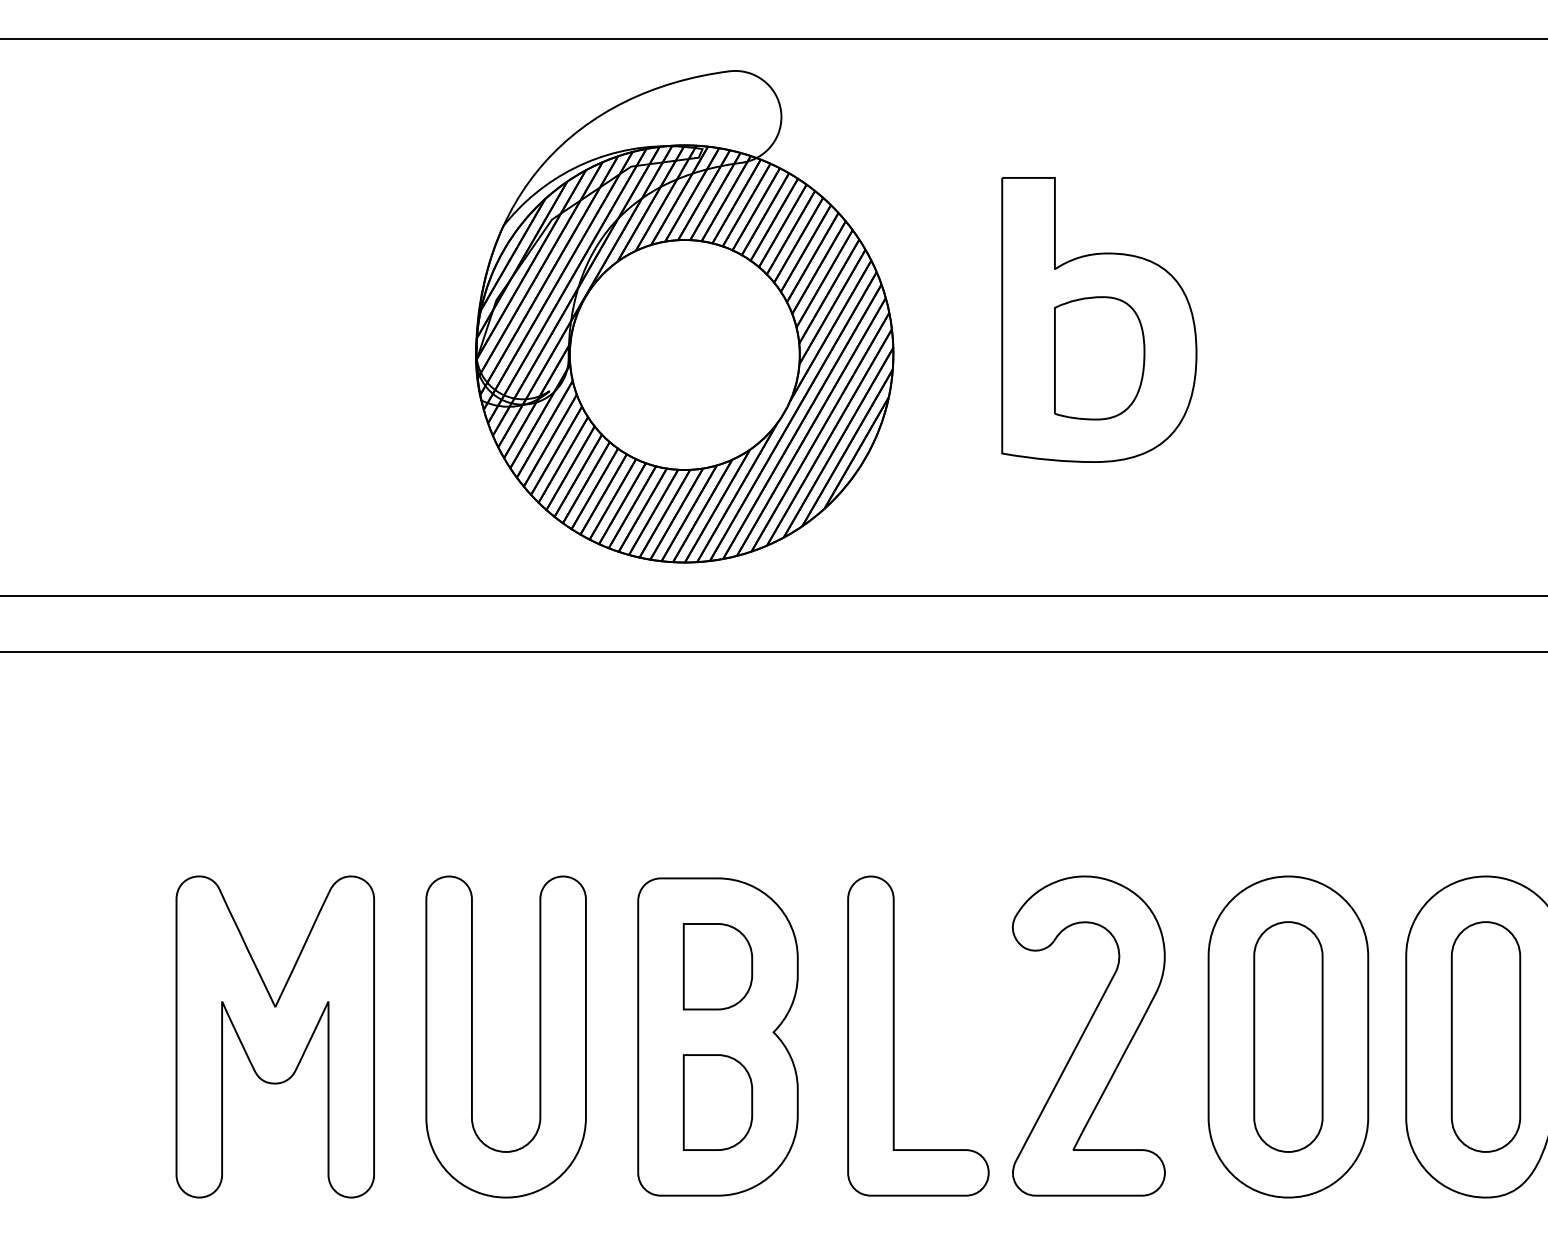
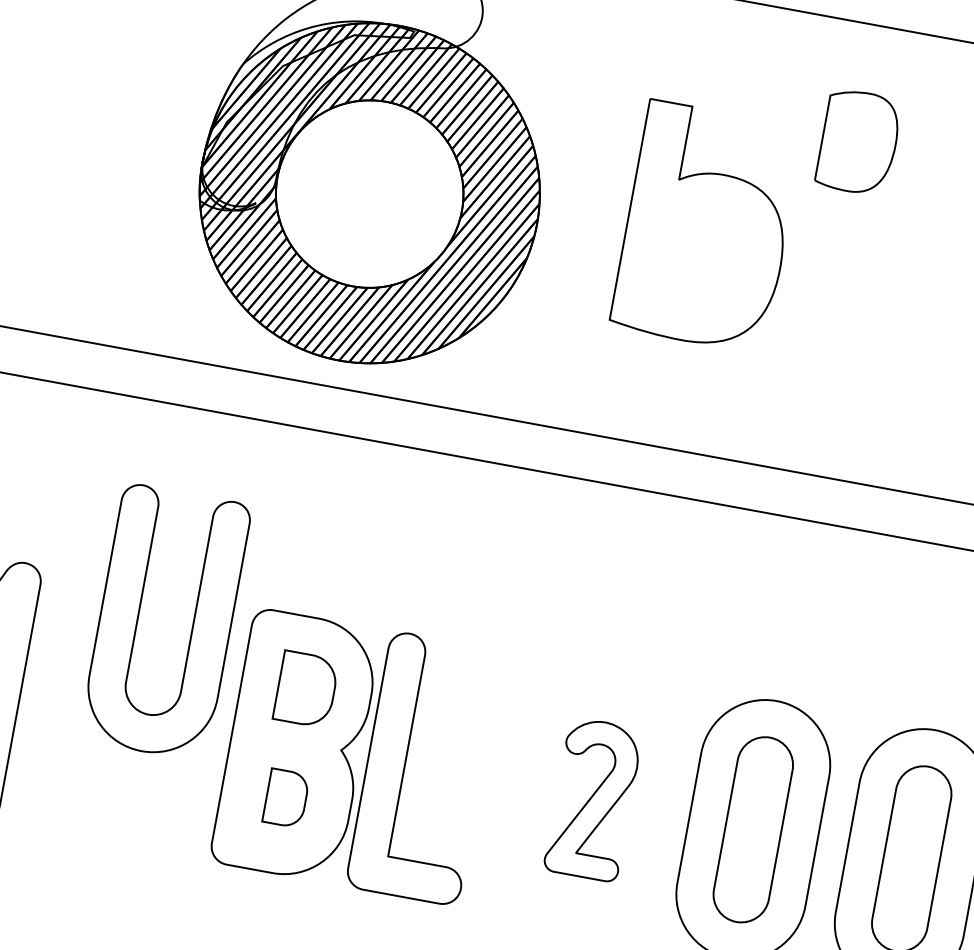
part: (1099, 358) -> (858, 142), moved
part: (894, 1035) -> (405, 764), moved
part: (1088, 1035) -> (593, 799), size x0.6
part: (472, 1036) -> (138, 617), moved
part: (717, 1102) -> (285, 798), size x0.7

